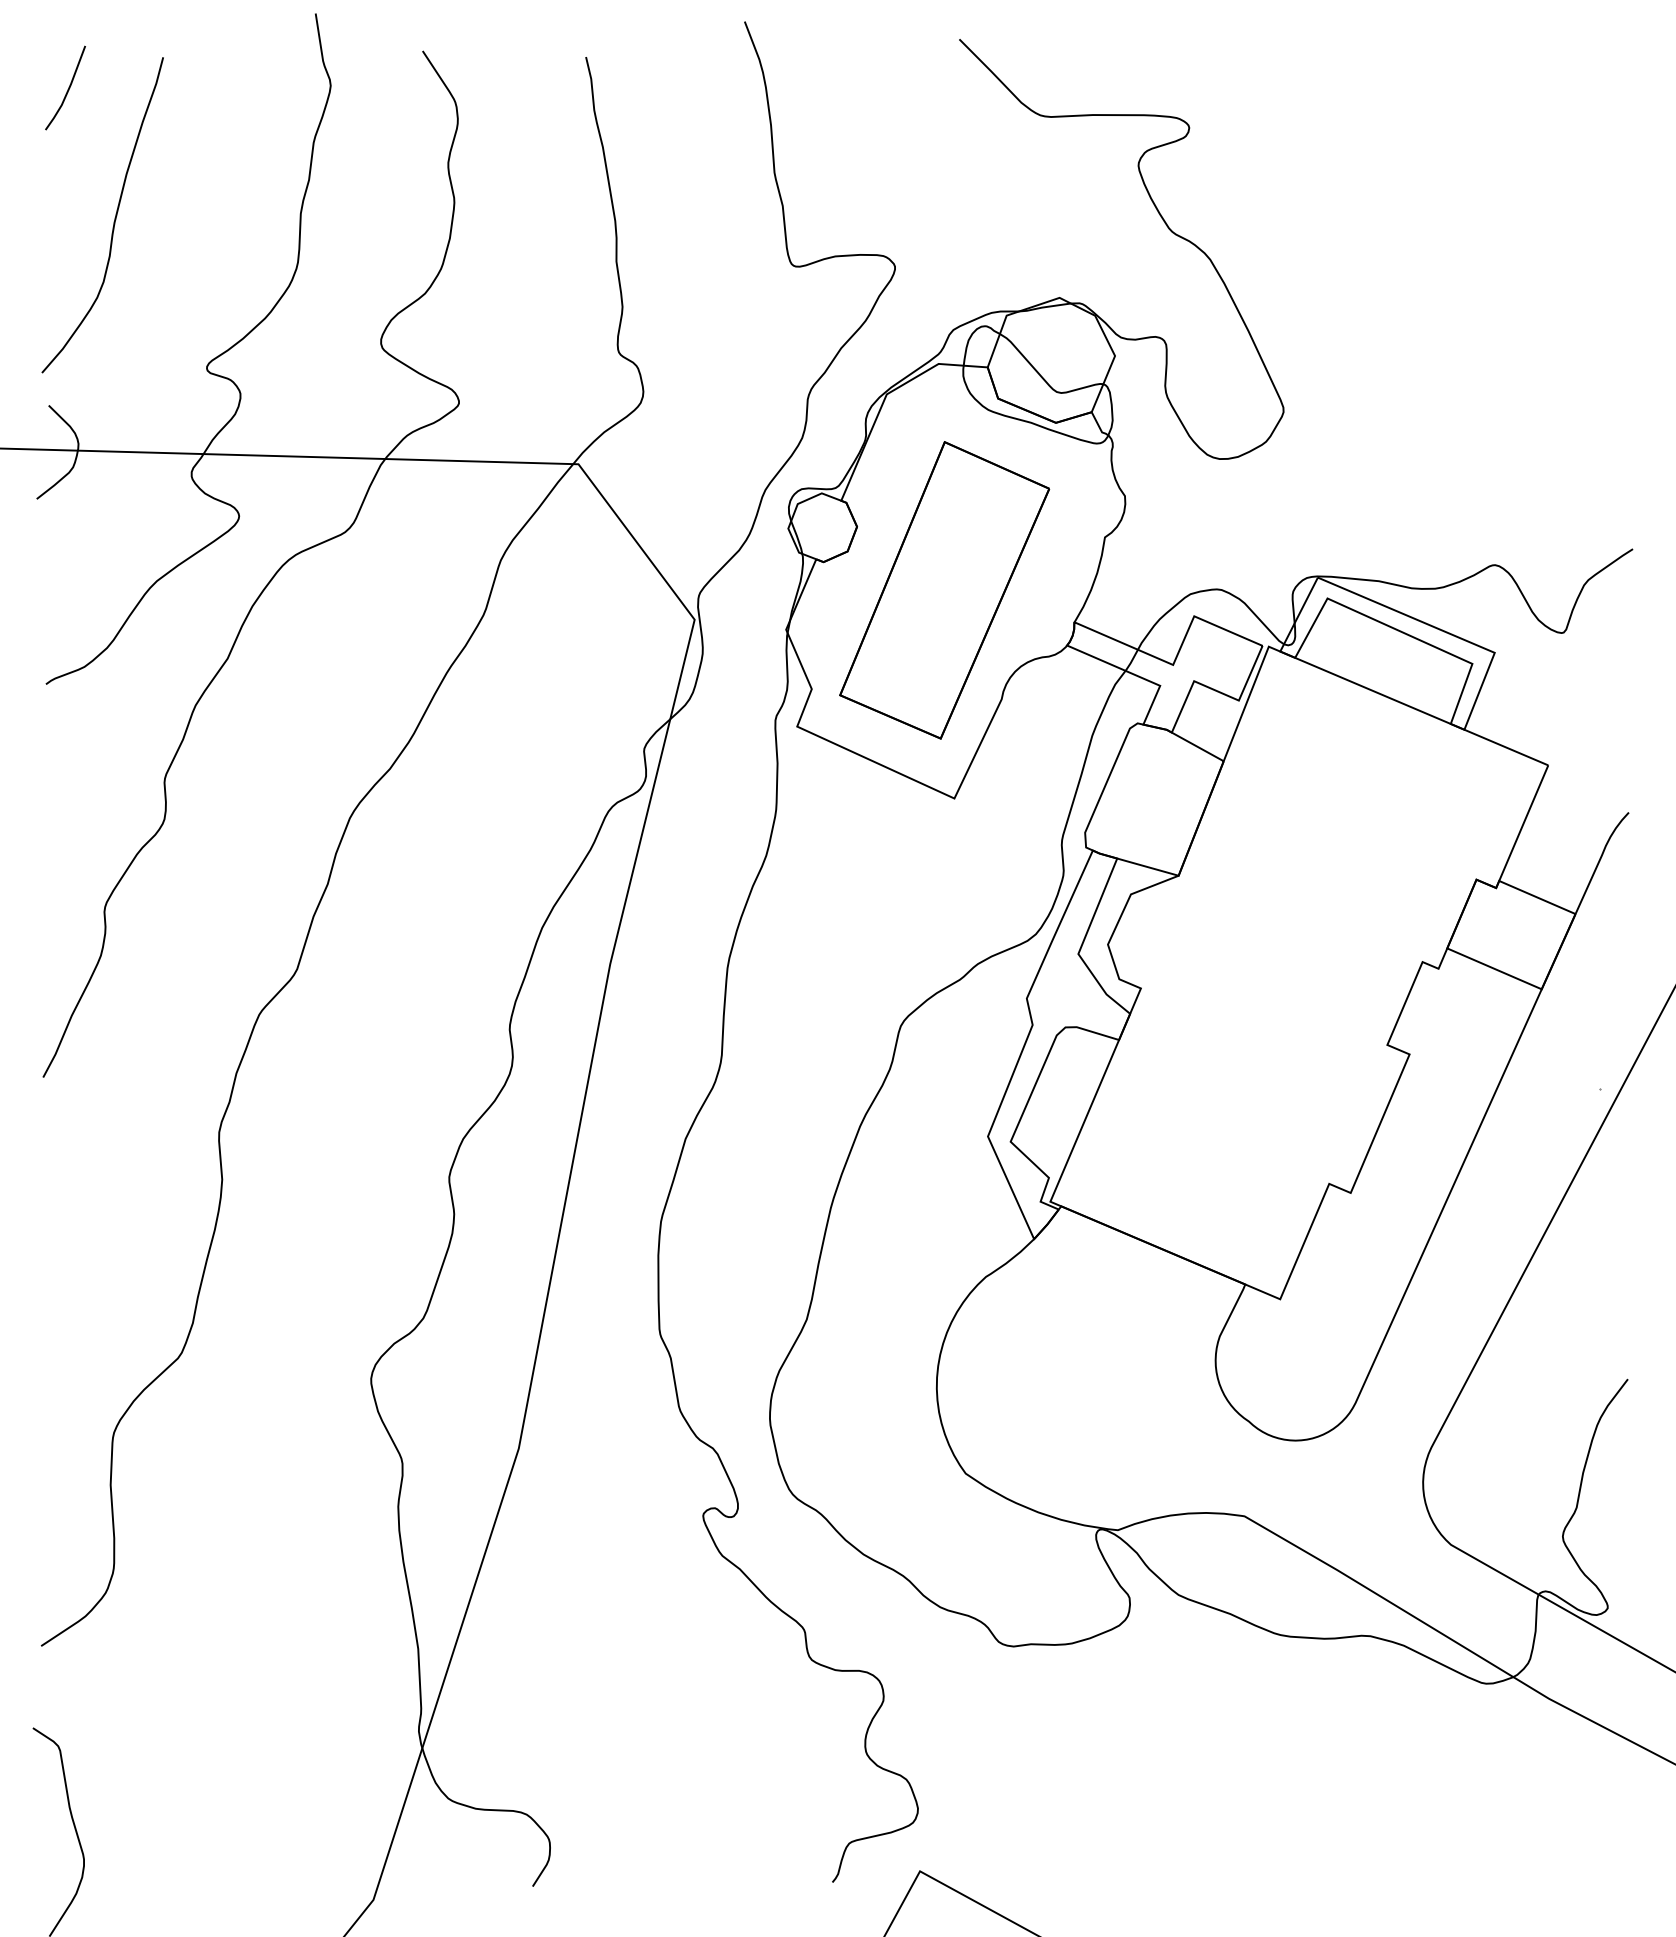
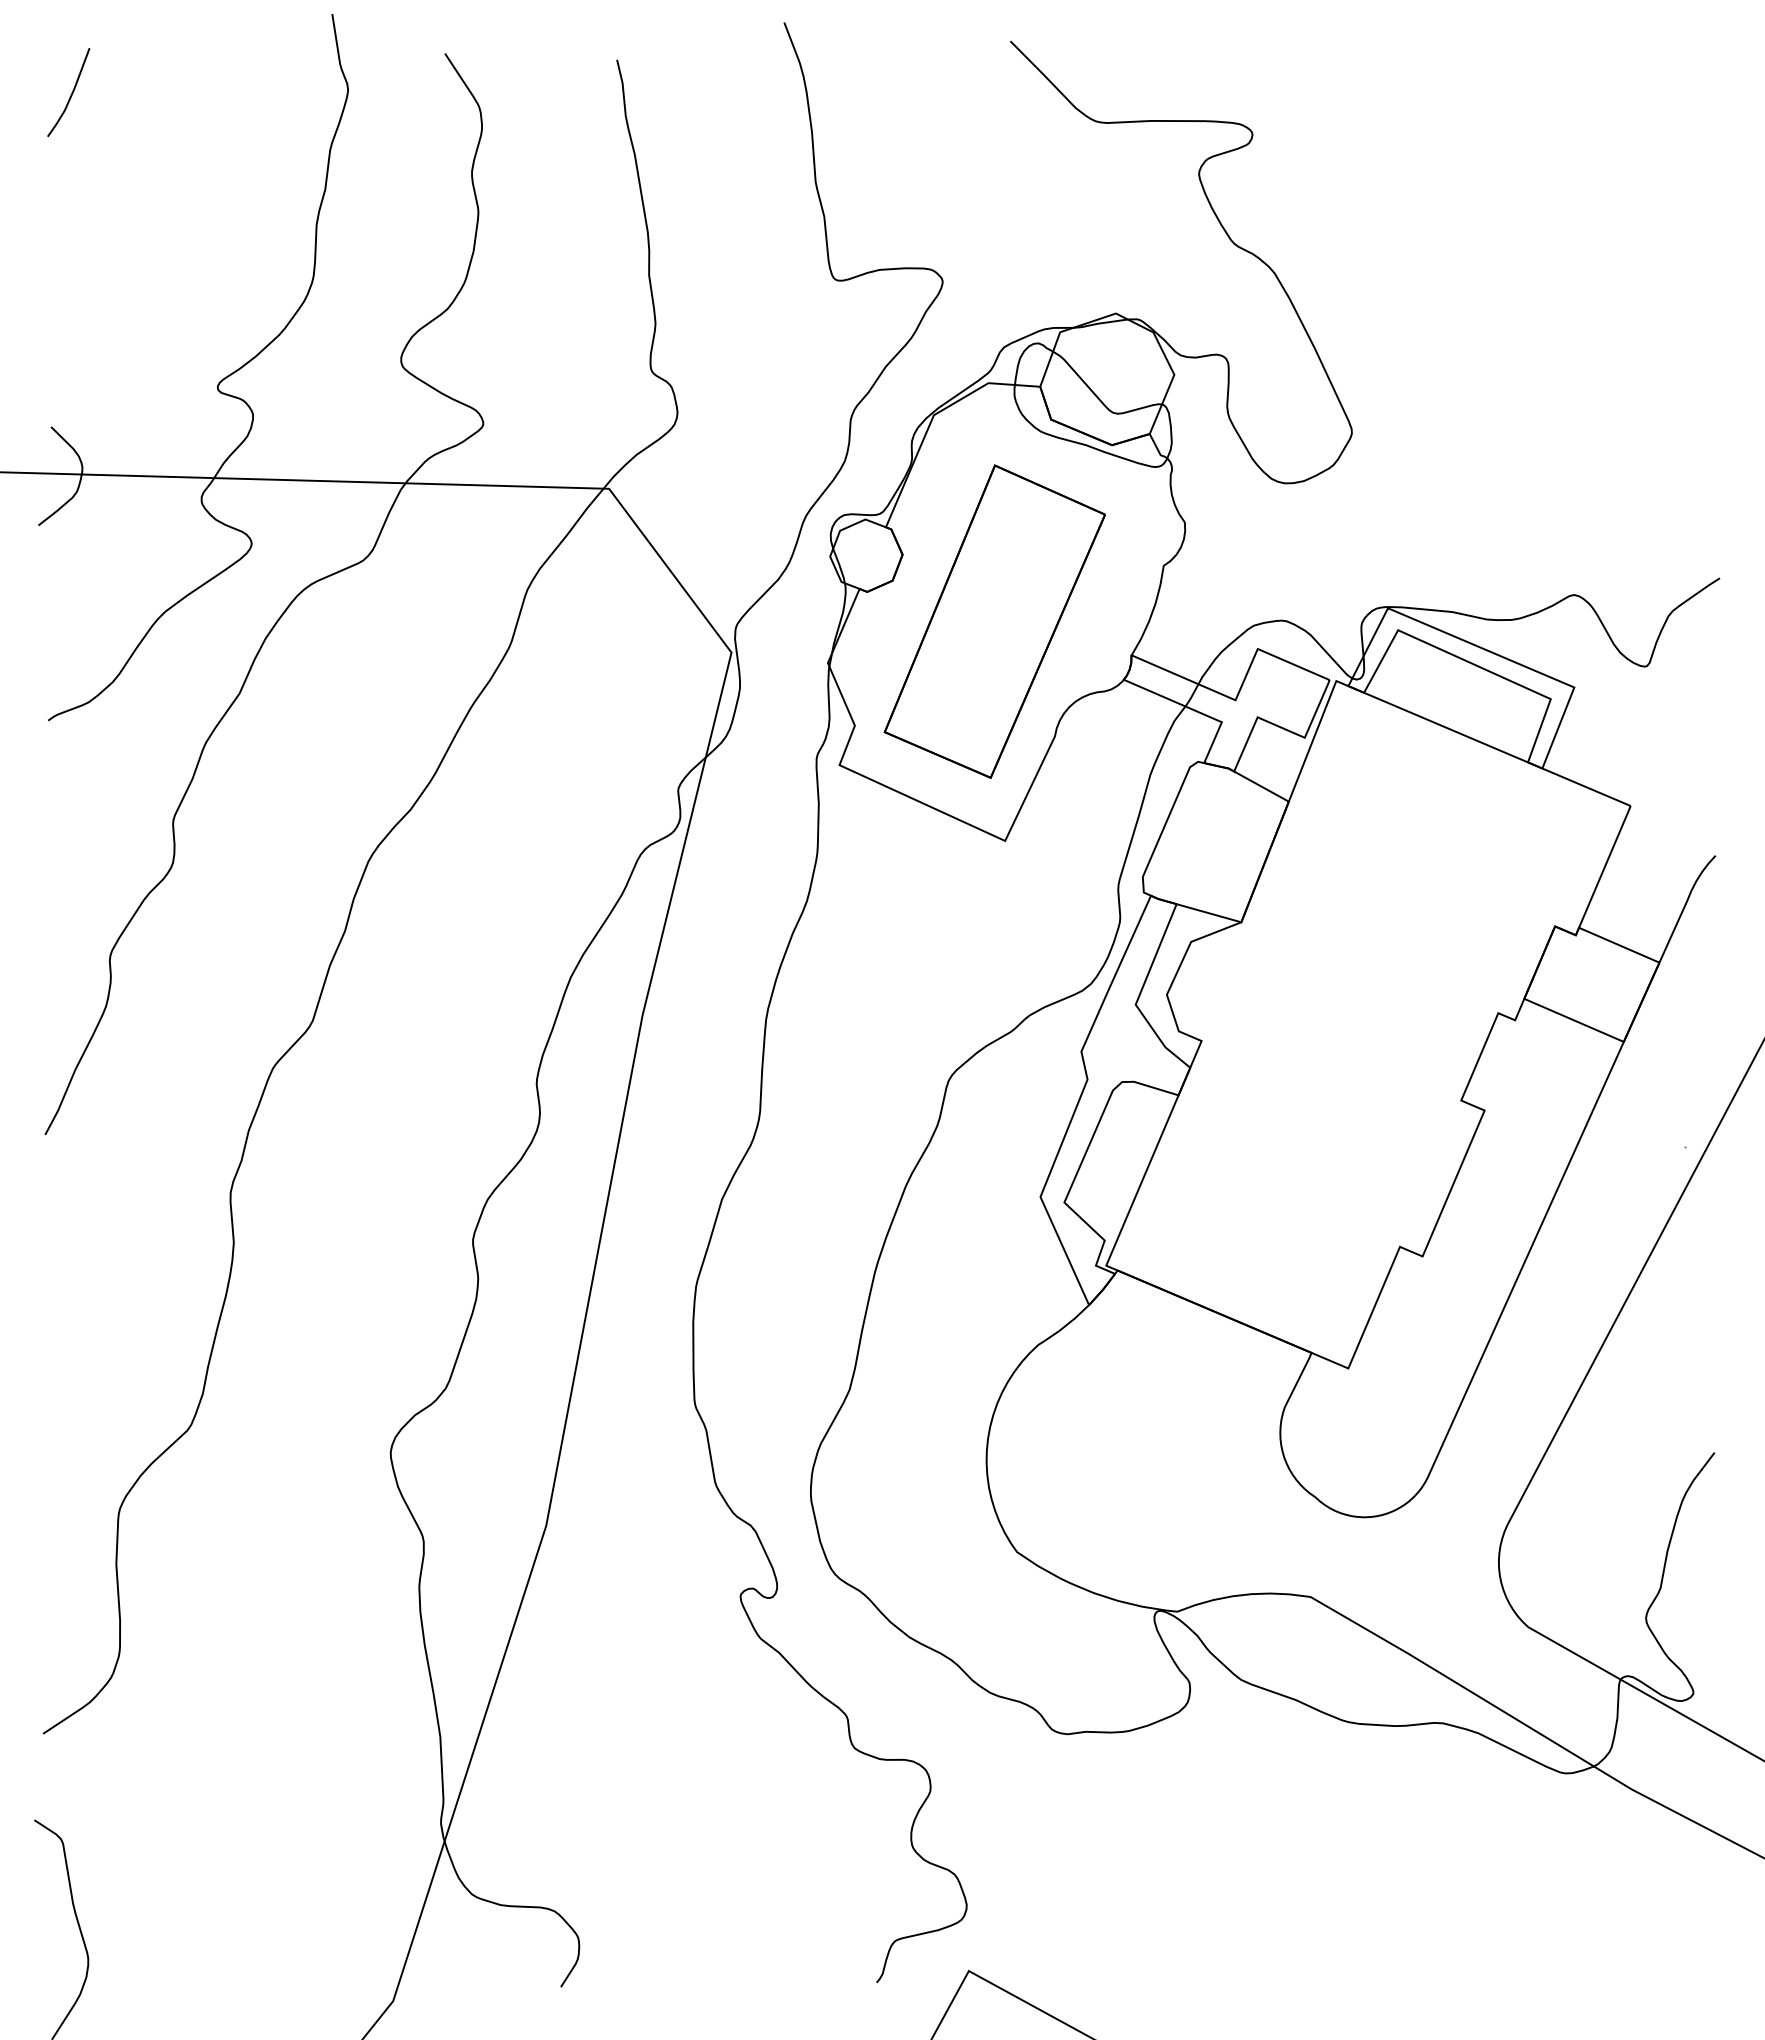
curve: (114, 218) -> (120, 229), removed

